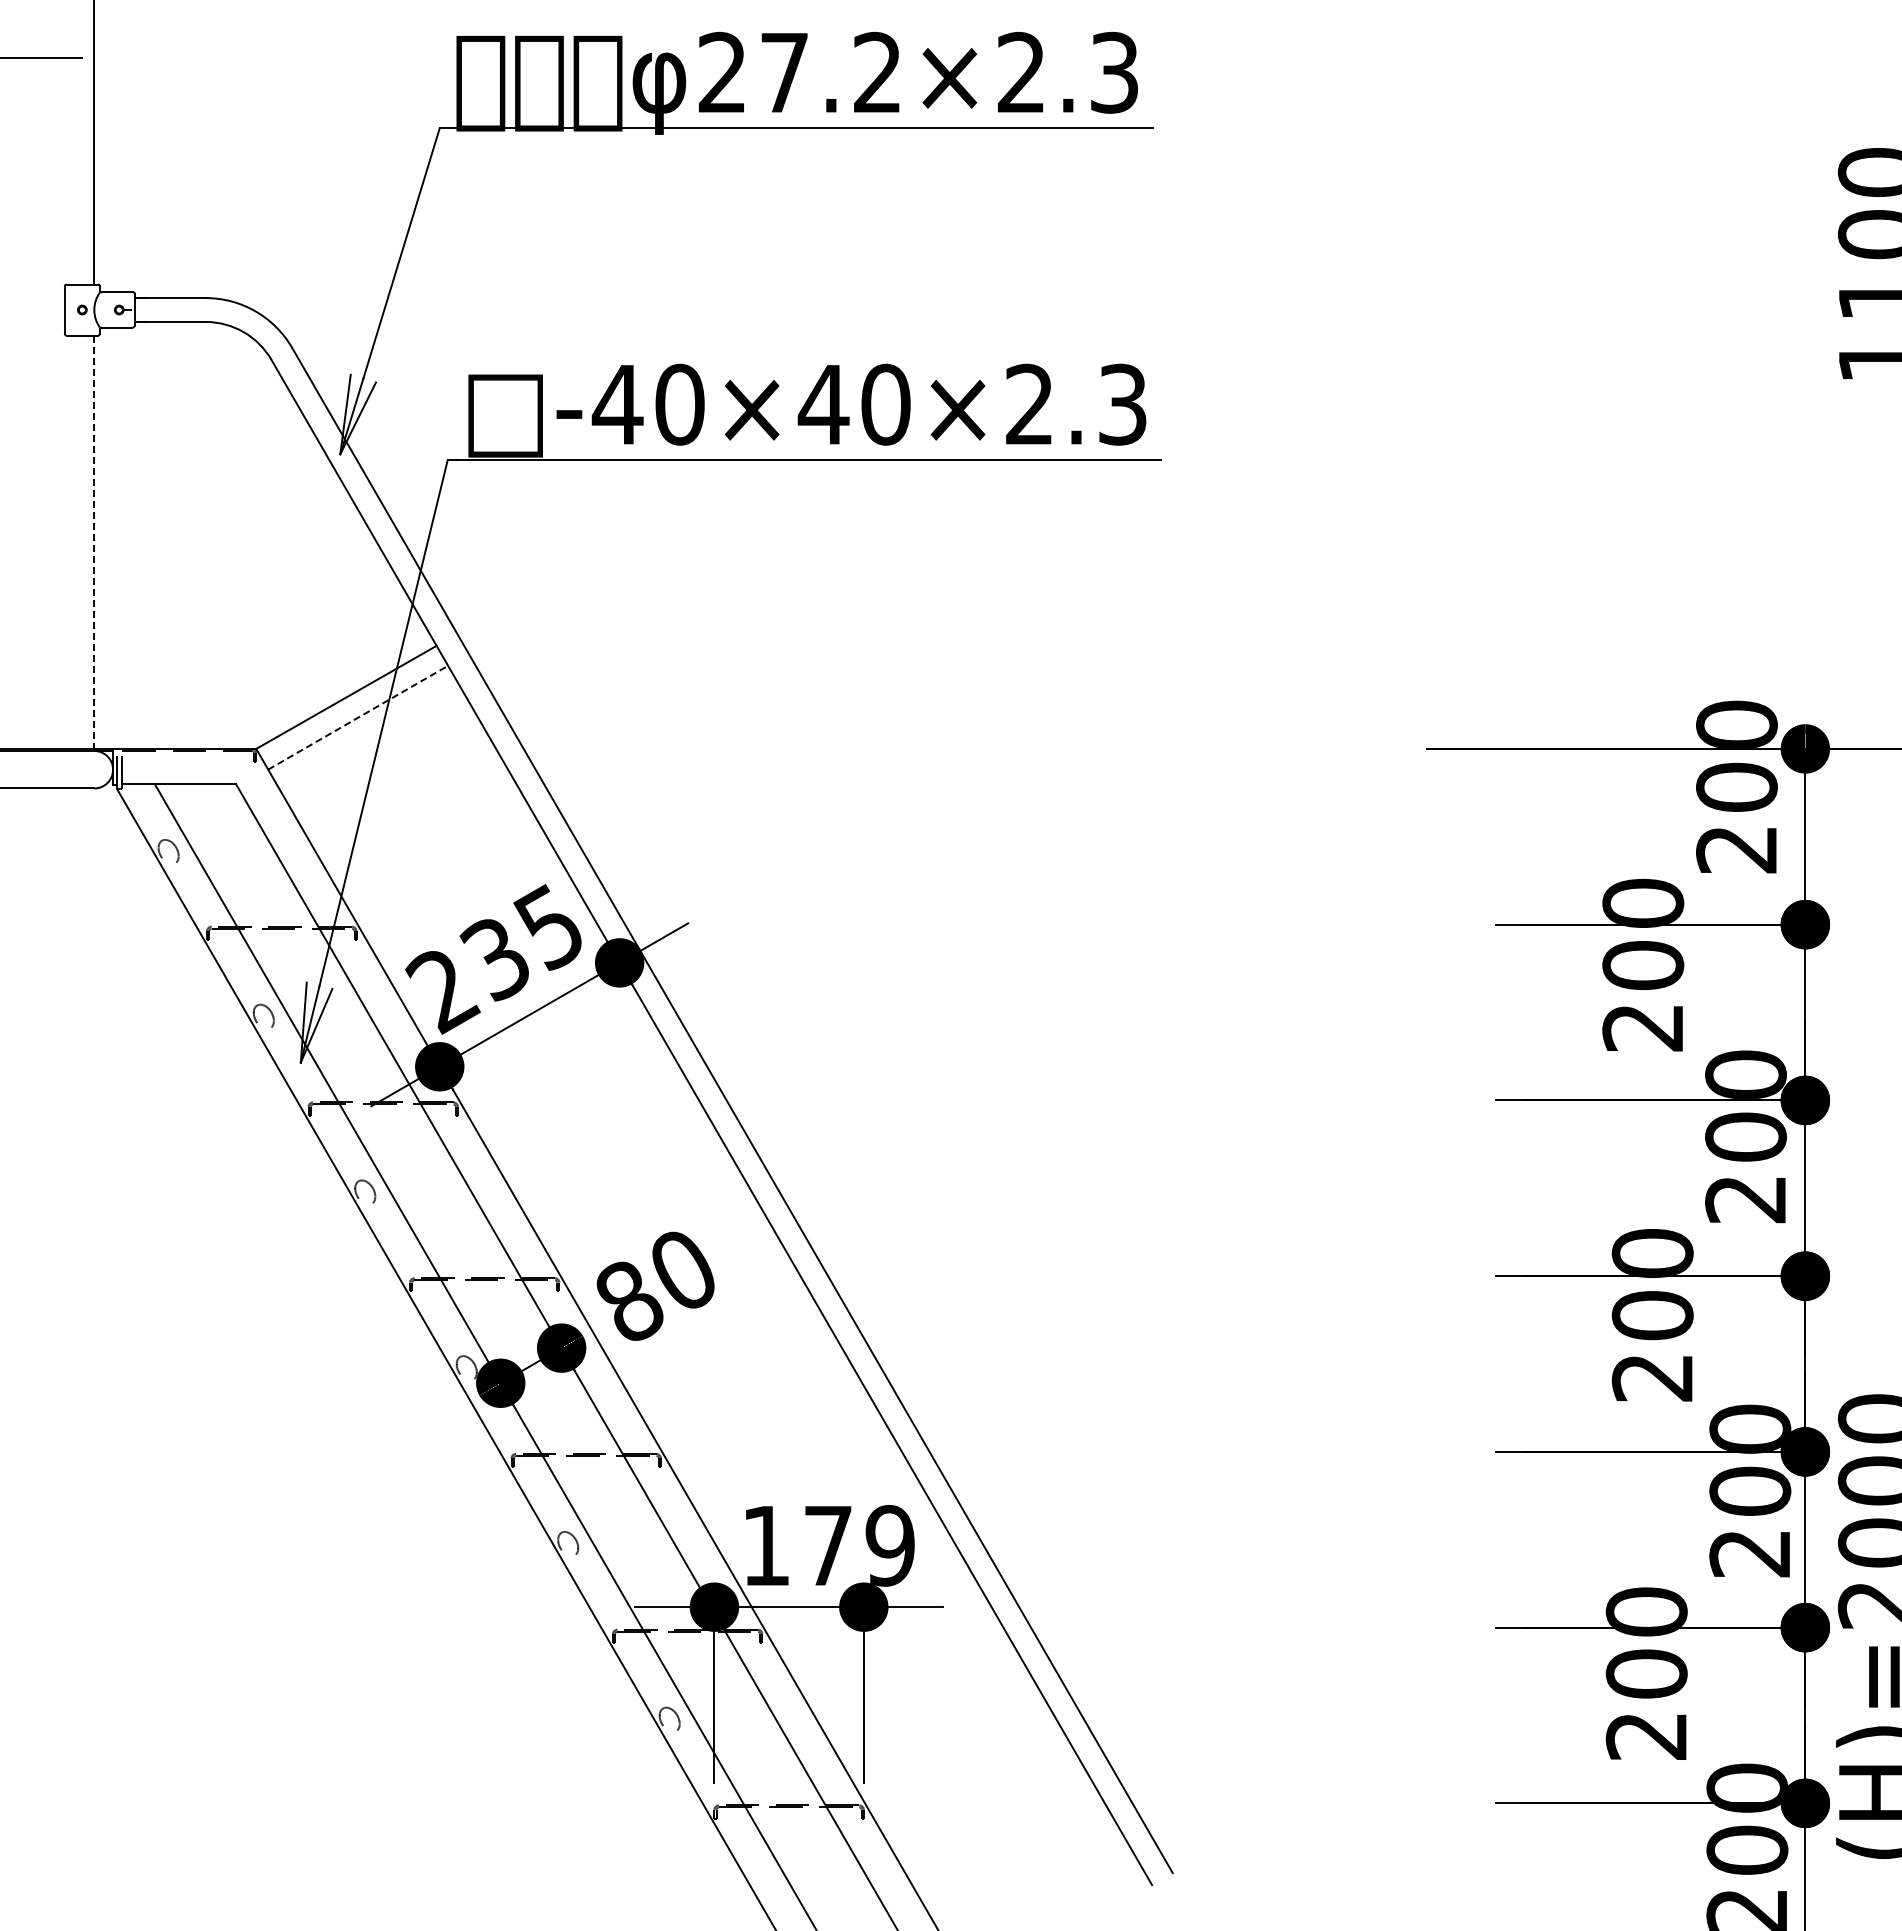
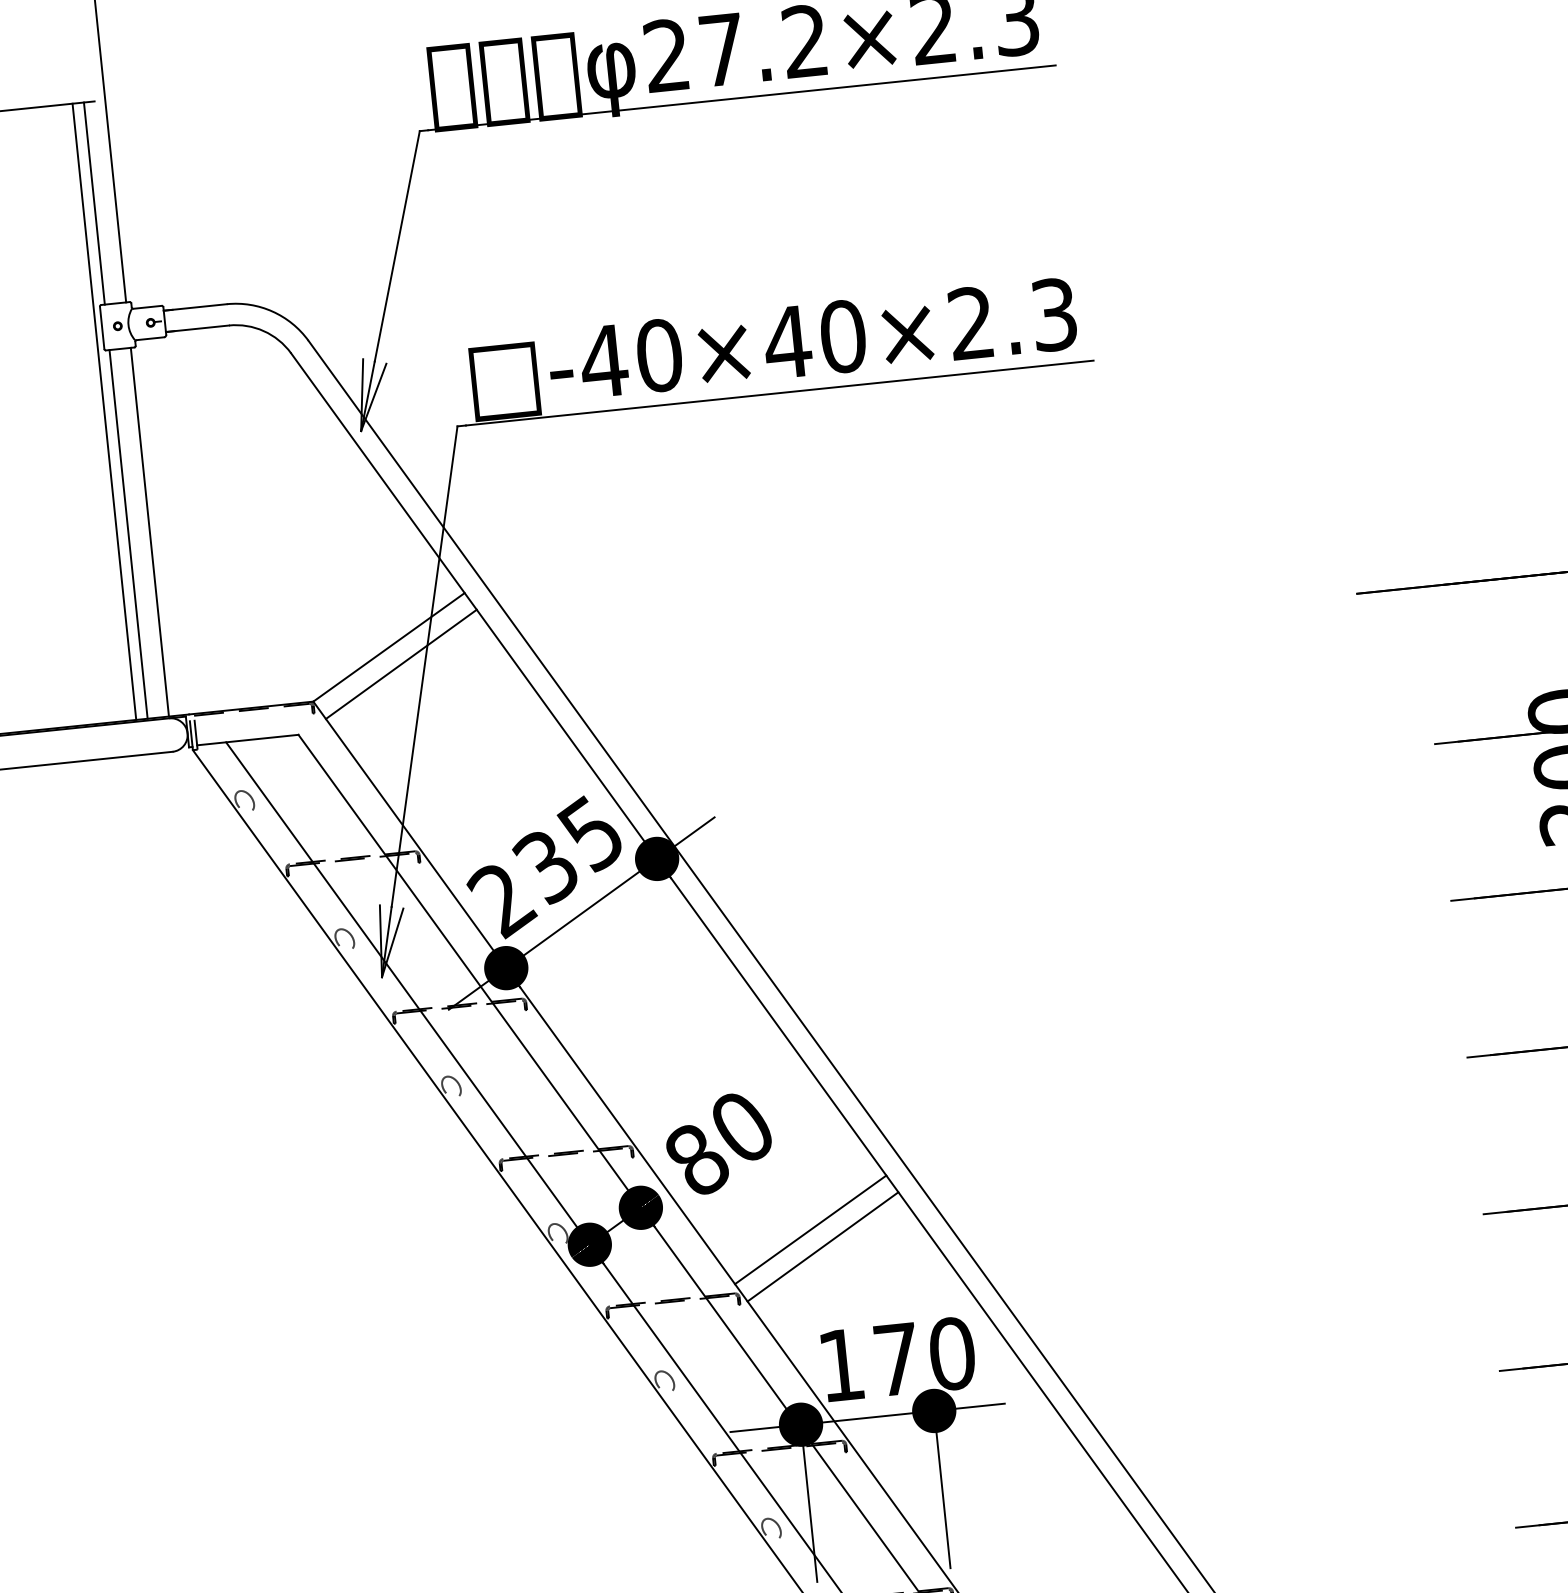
line: (70, 170) -> (94, 202), added
line: (57, 402) -> (104, 411), added
line: (70, 541) -> (128, 533), added
line: (94, 542) -> (150, 532), dashed -> solid
line: (358, 717) -> (401, 664), dashed -> solid
line: (747, 1391) -> (810, 1229), added
line: (759, 1412) -> (823, 1246), added
text: (890, 1545) -> (952, 1353), 179 -> 170

